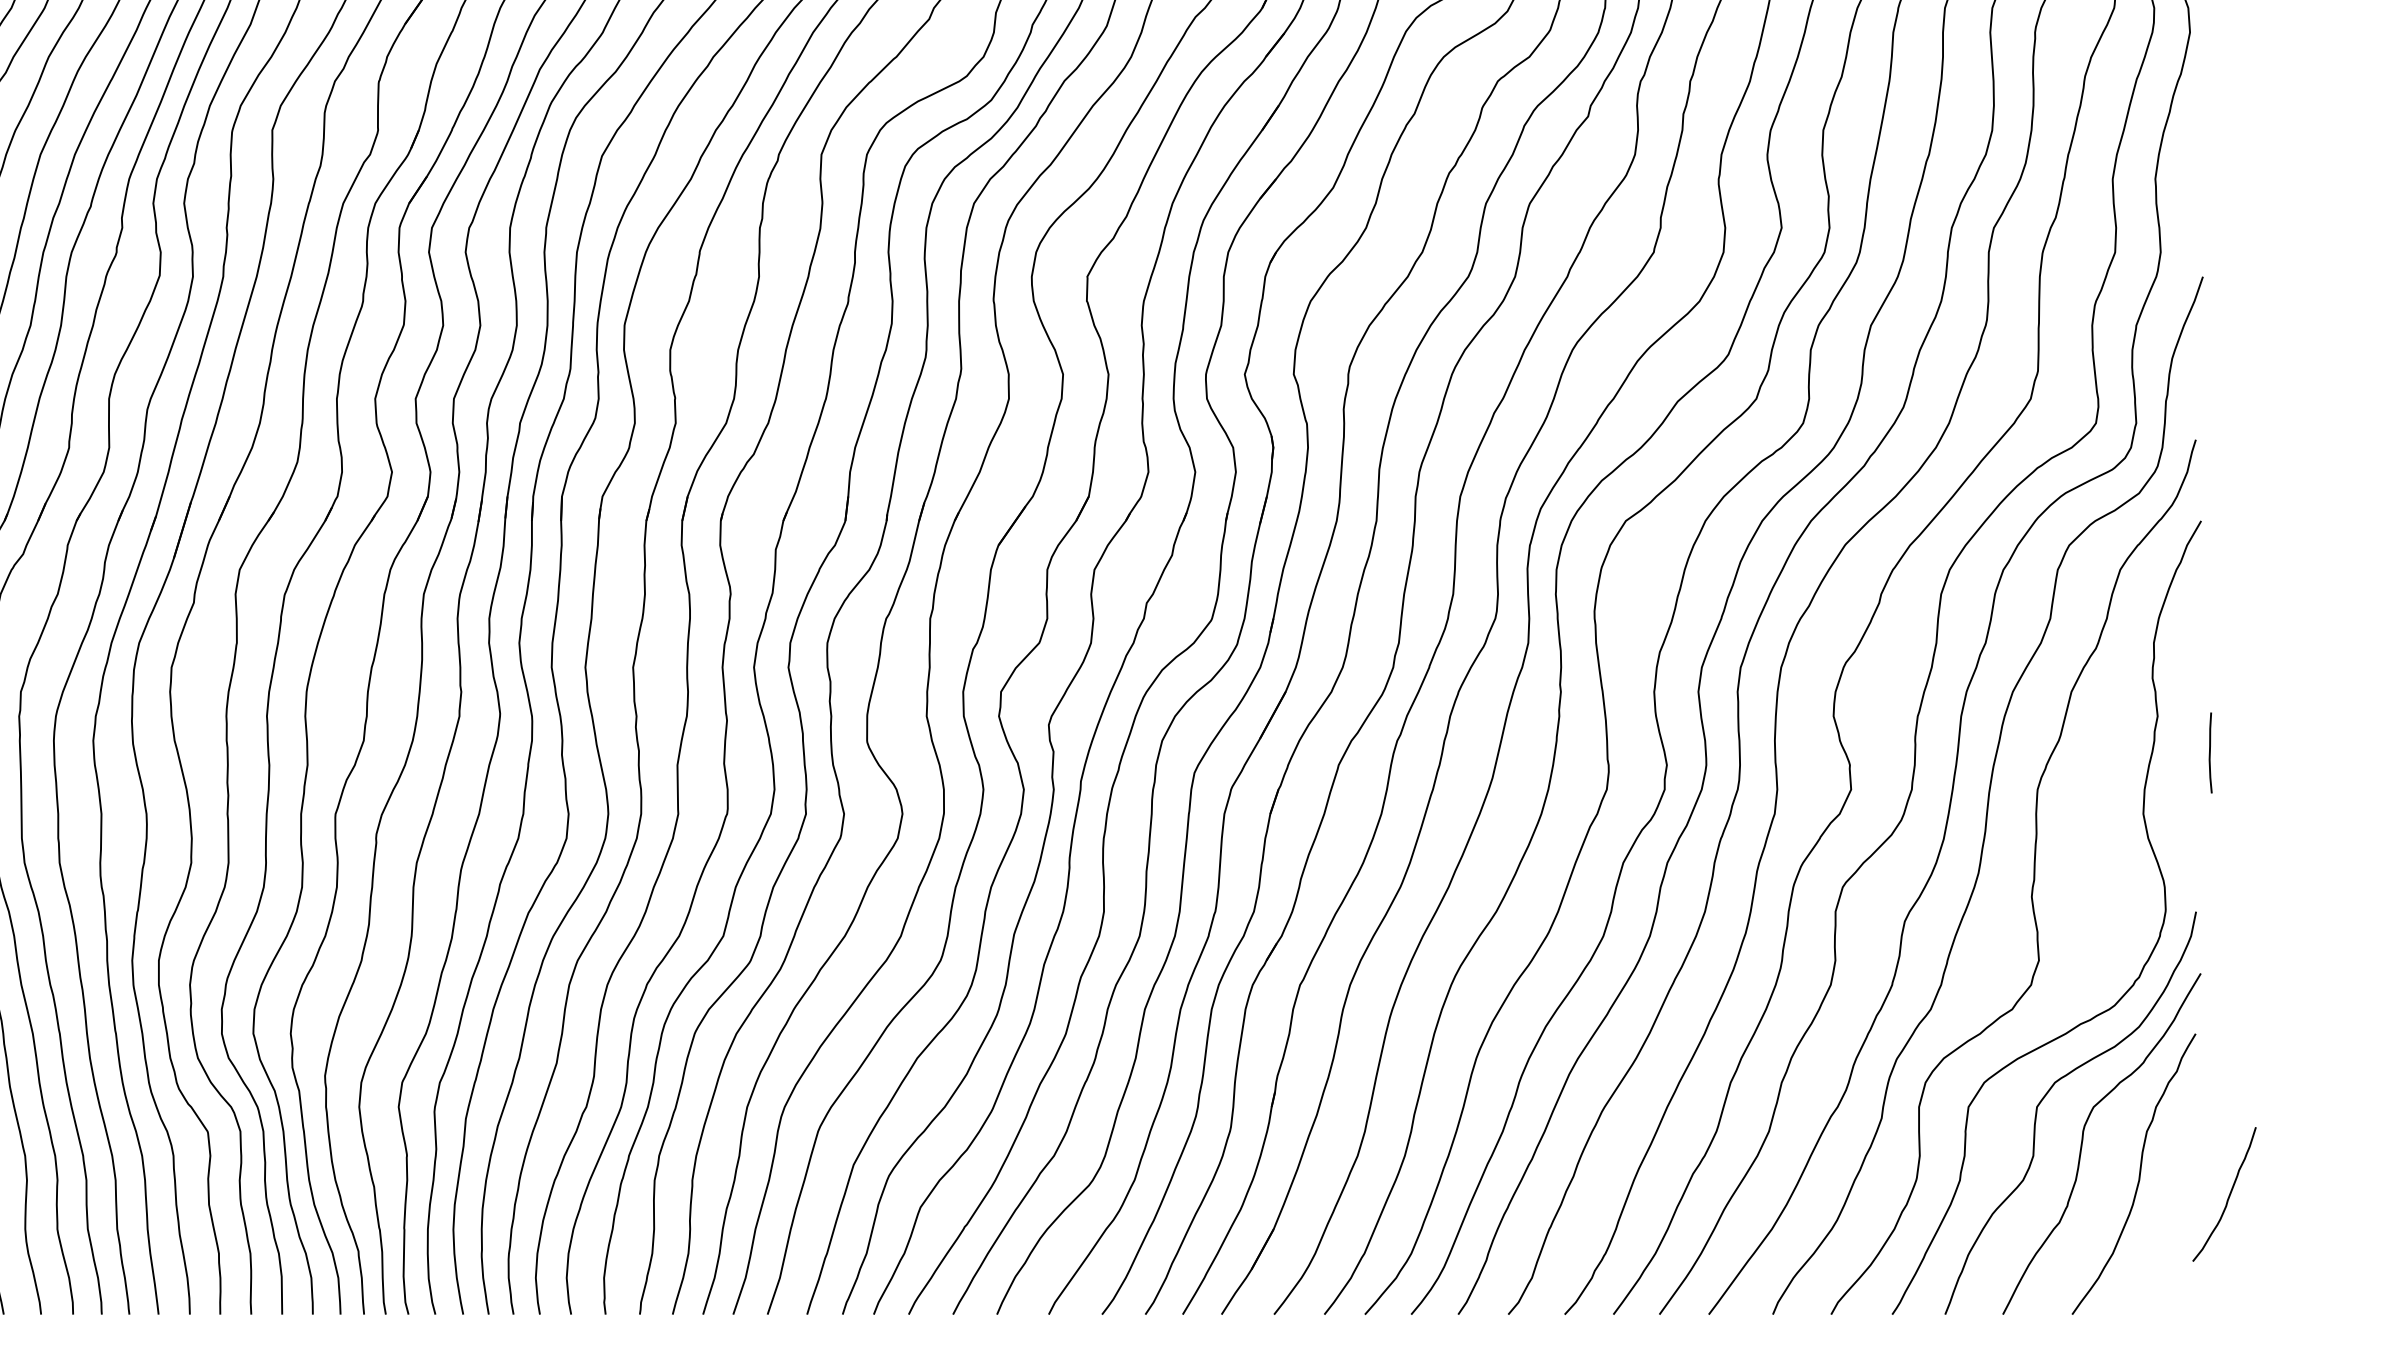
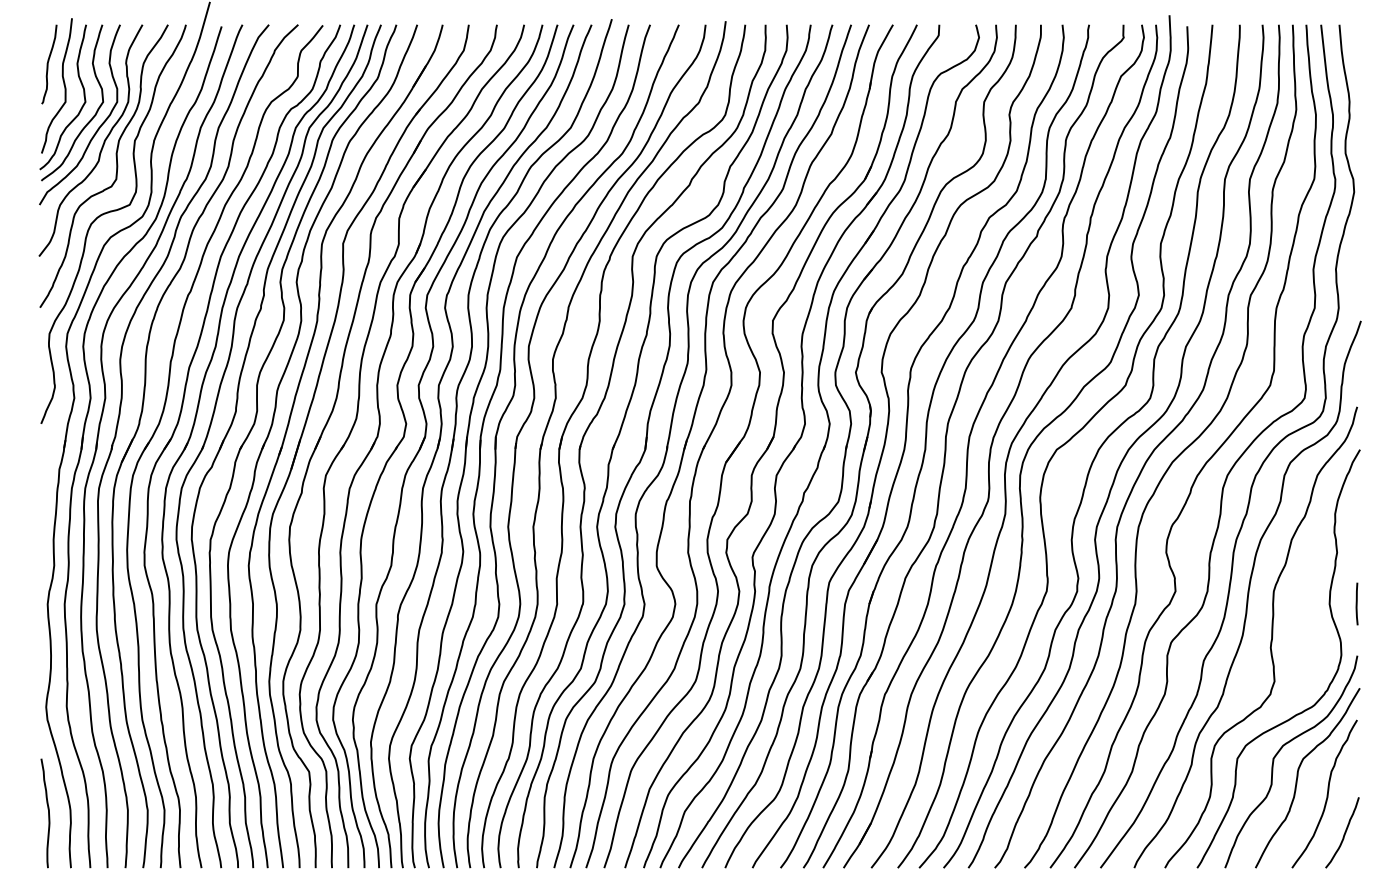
line: (2209, 752) -> (1356, 603), moved
curve: (2228, 1193) -> (1344, 832), moved

